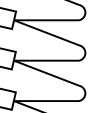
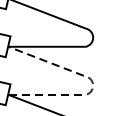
line: (85, 91) -> (93, 83), solid -> dashed

